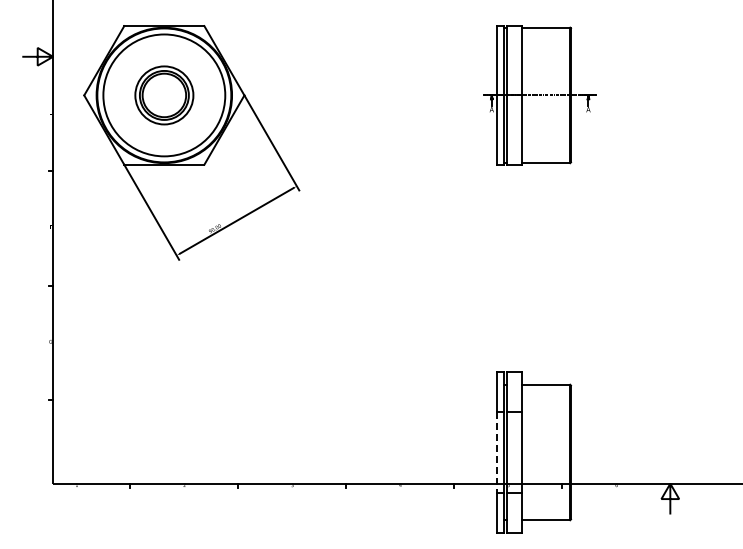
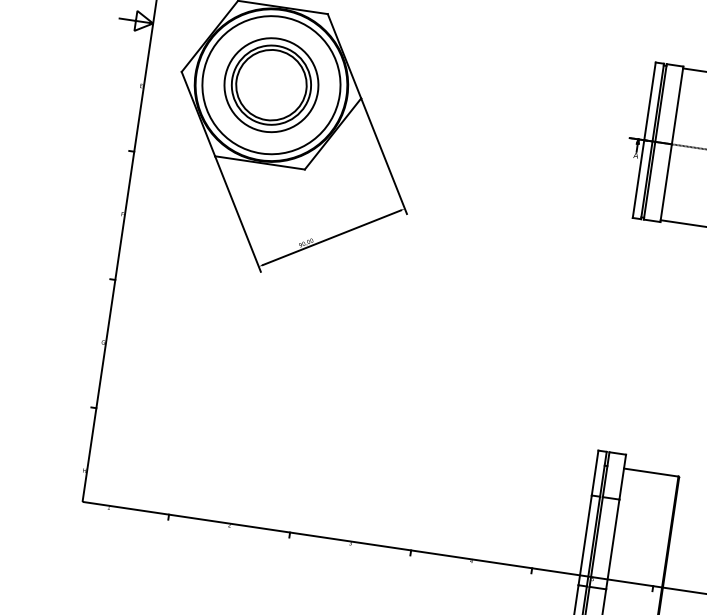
part: (164, 95) -> (271, 85), size x1.43
line: (497, 452) -> (585, 540), dashed -> solid

